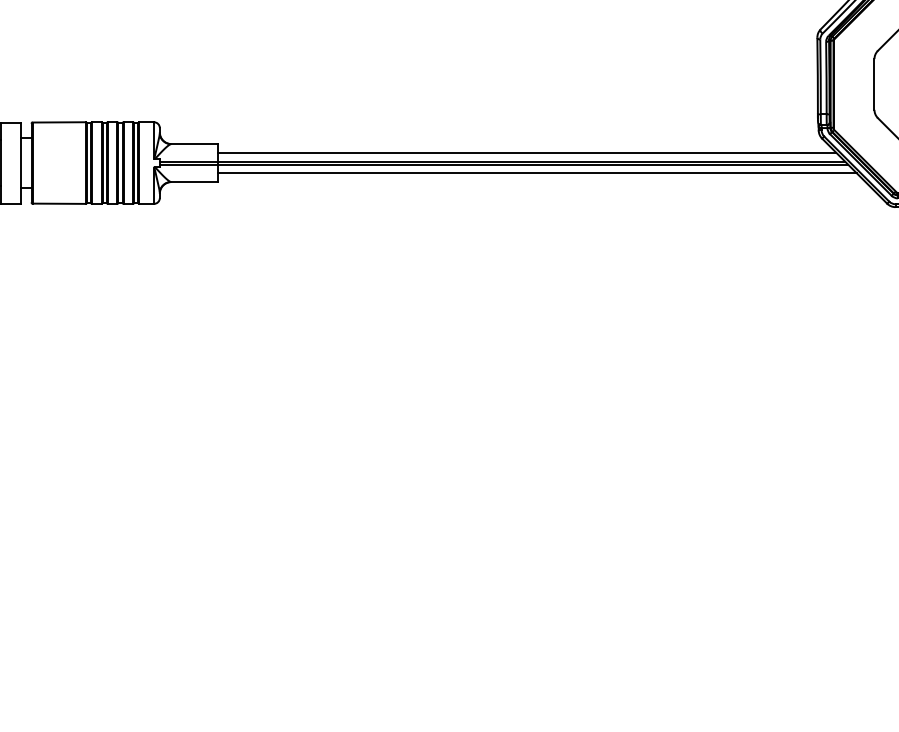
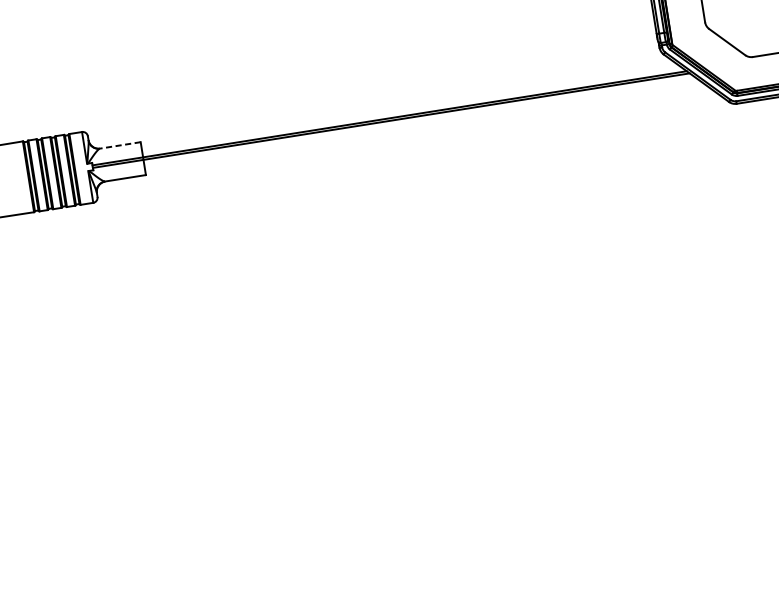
line: (194, 144) -> (120, 145), solid -> dashed
line: (527, 152) -> (410, 106), removed
line: (537, 173) -> (421, 123), removed

